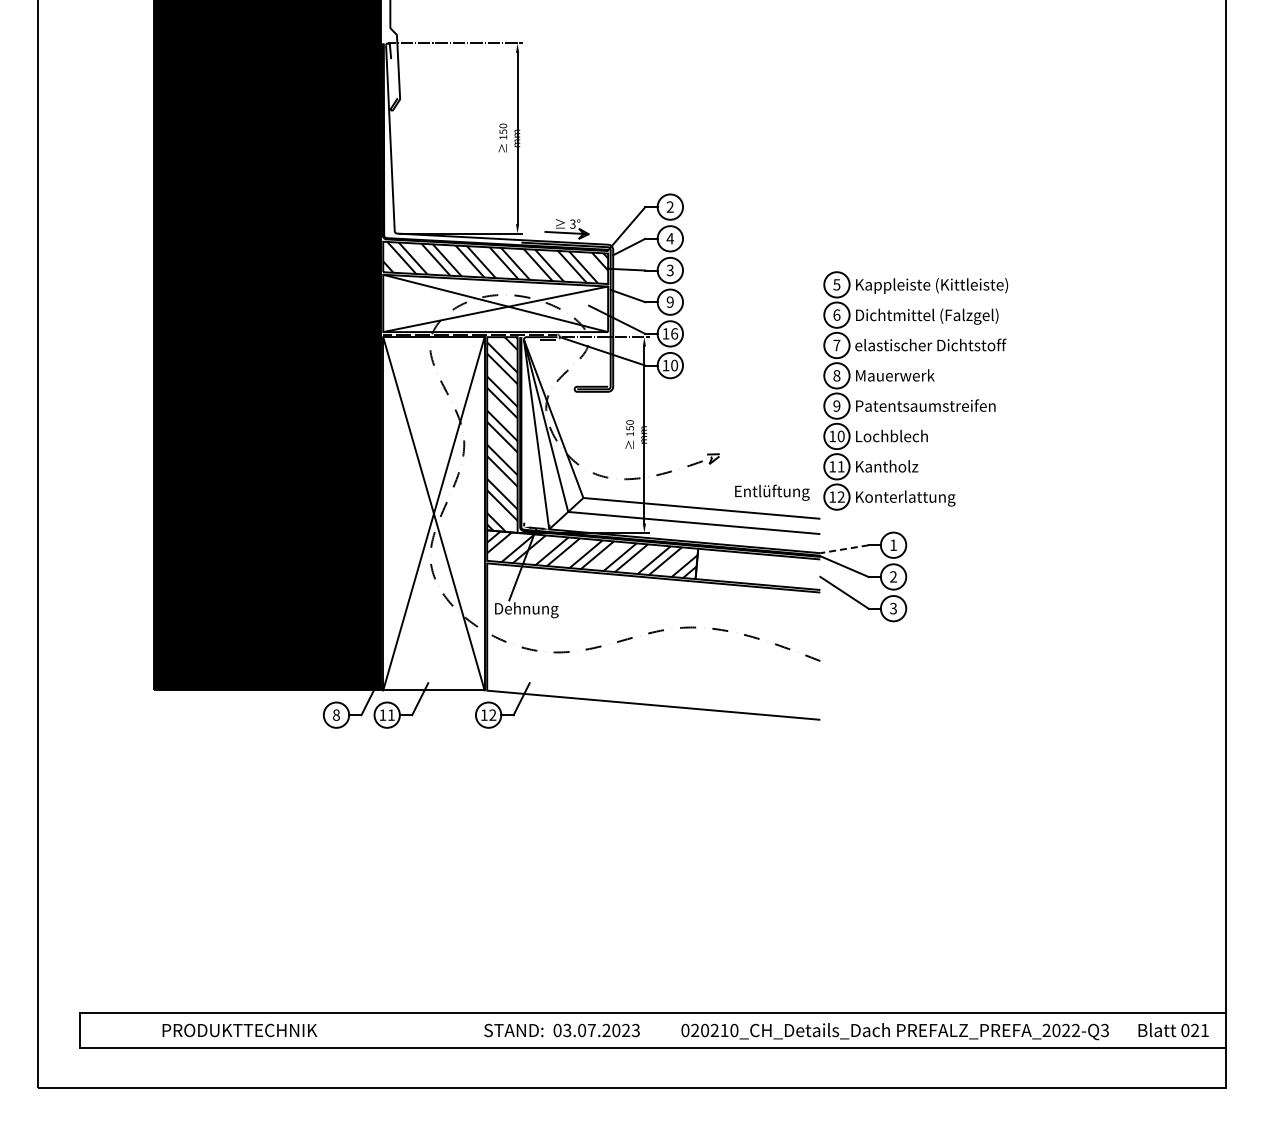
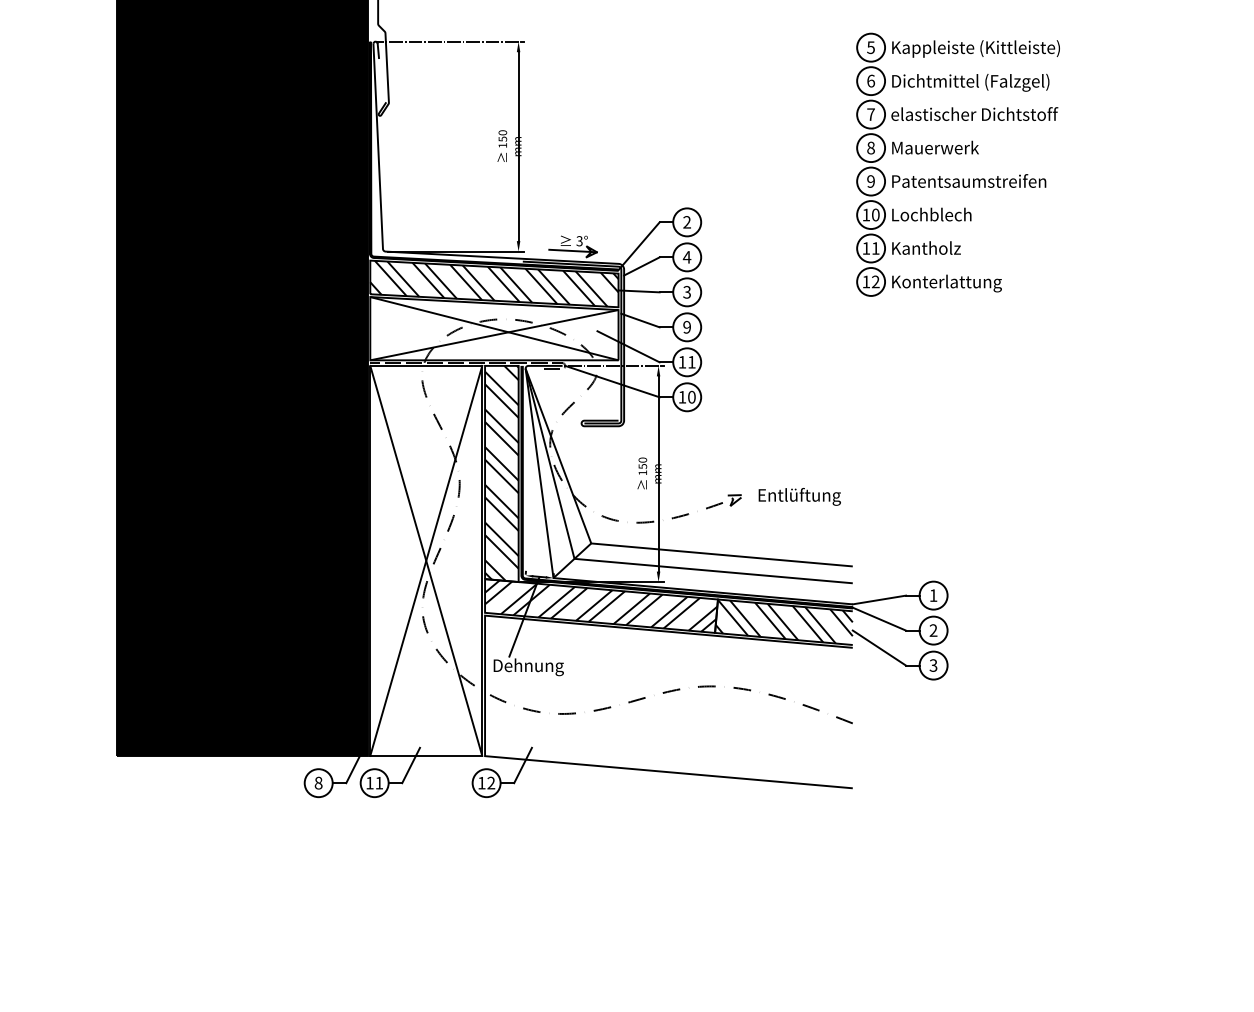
text: (674, 333) -> (691, 361), 16 -> 11
part: (915, 381) -> (957, 154), moved
text: (772, 492) -> (799, 496), moved
line: (843, 549) -> (878, 600), dashed -> solid
hatch: (758, 568) -> (784, 621), added

